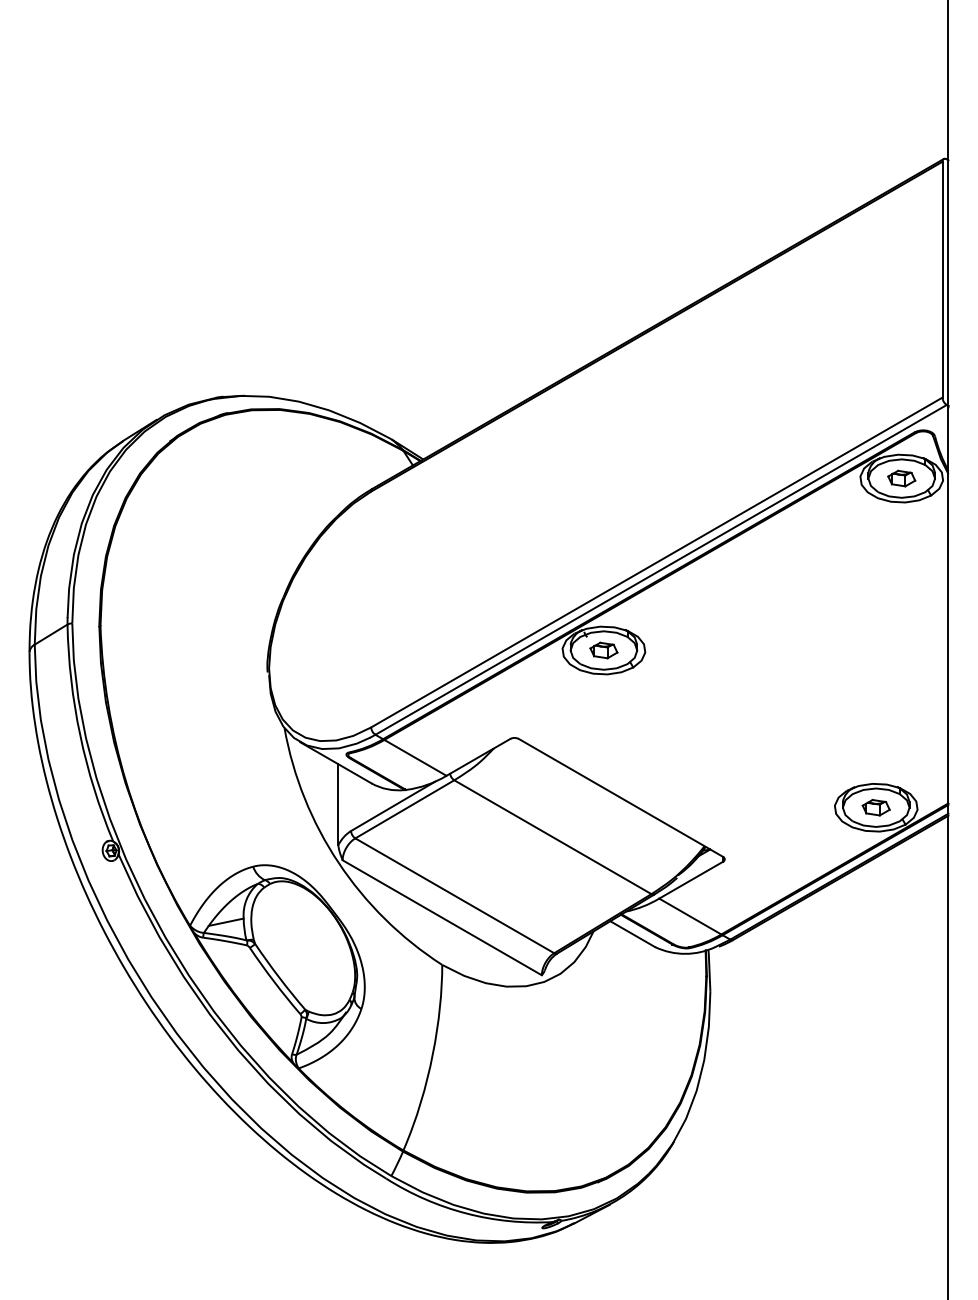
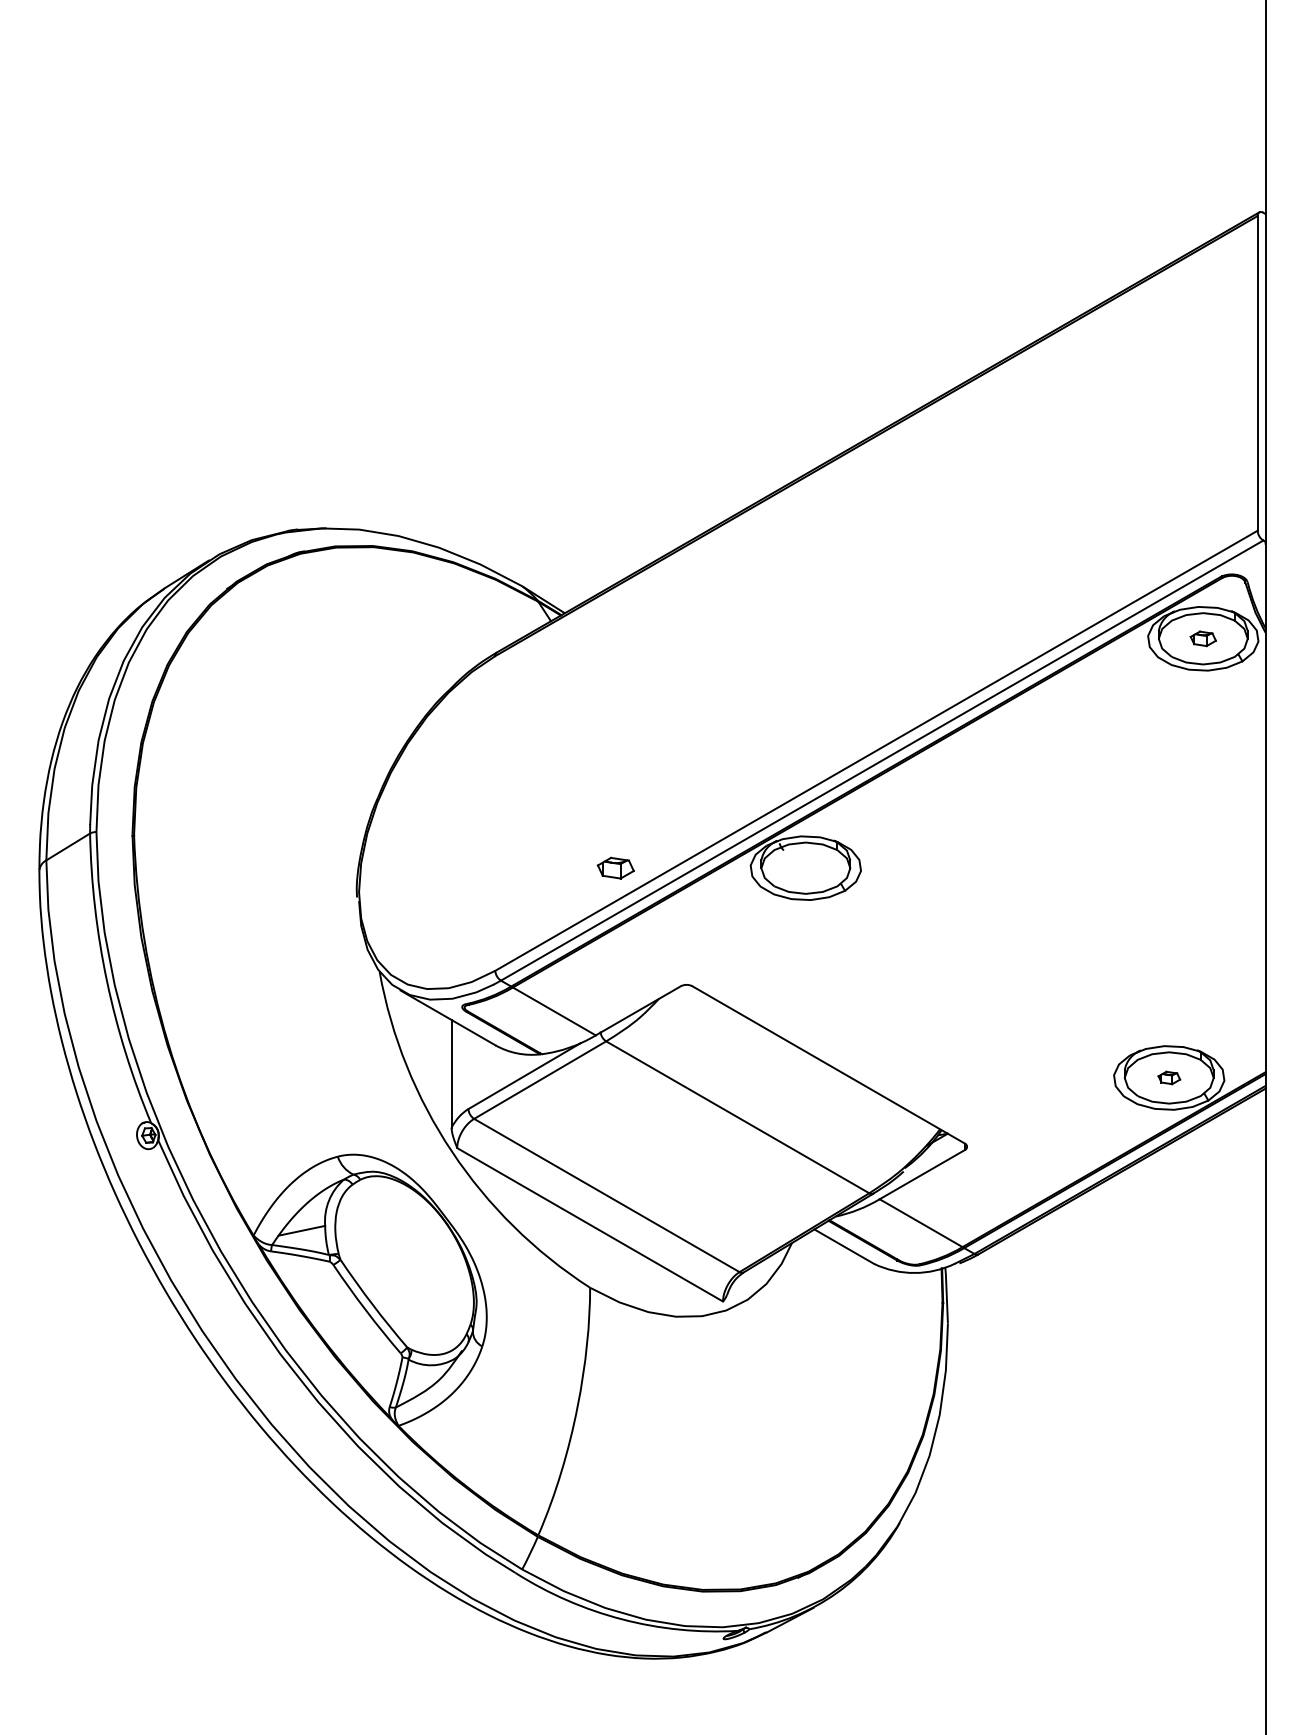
part: (901, 478) -> (1203, 638), size x0.7
part: (603, 650) -> (615, 867), moved
part: (876, 807) -> (1169, 1077), size x0.6

